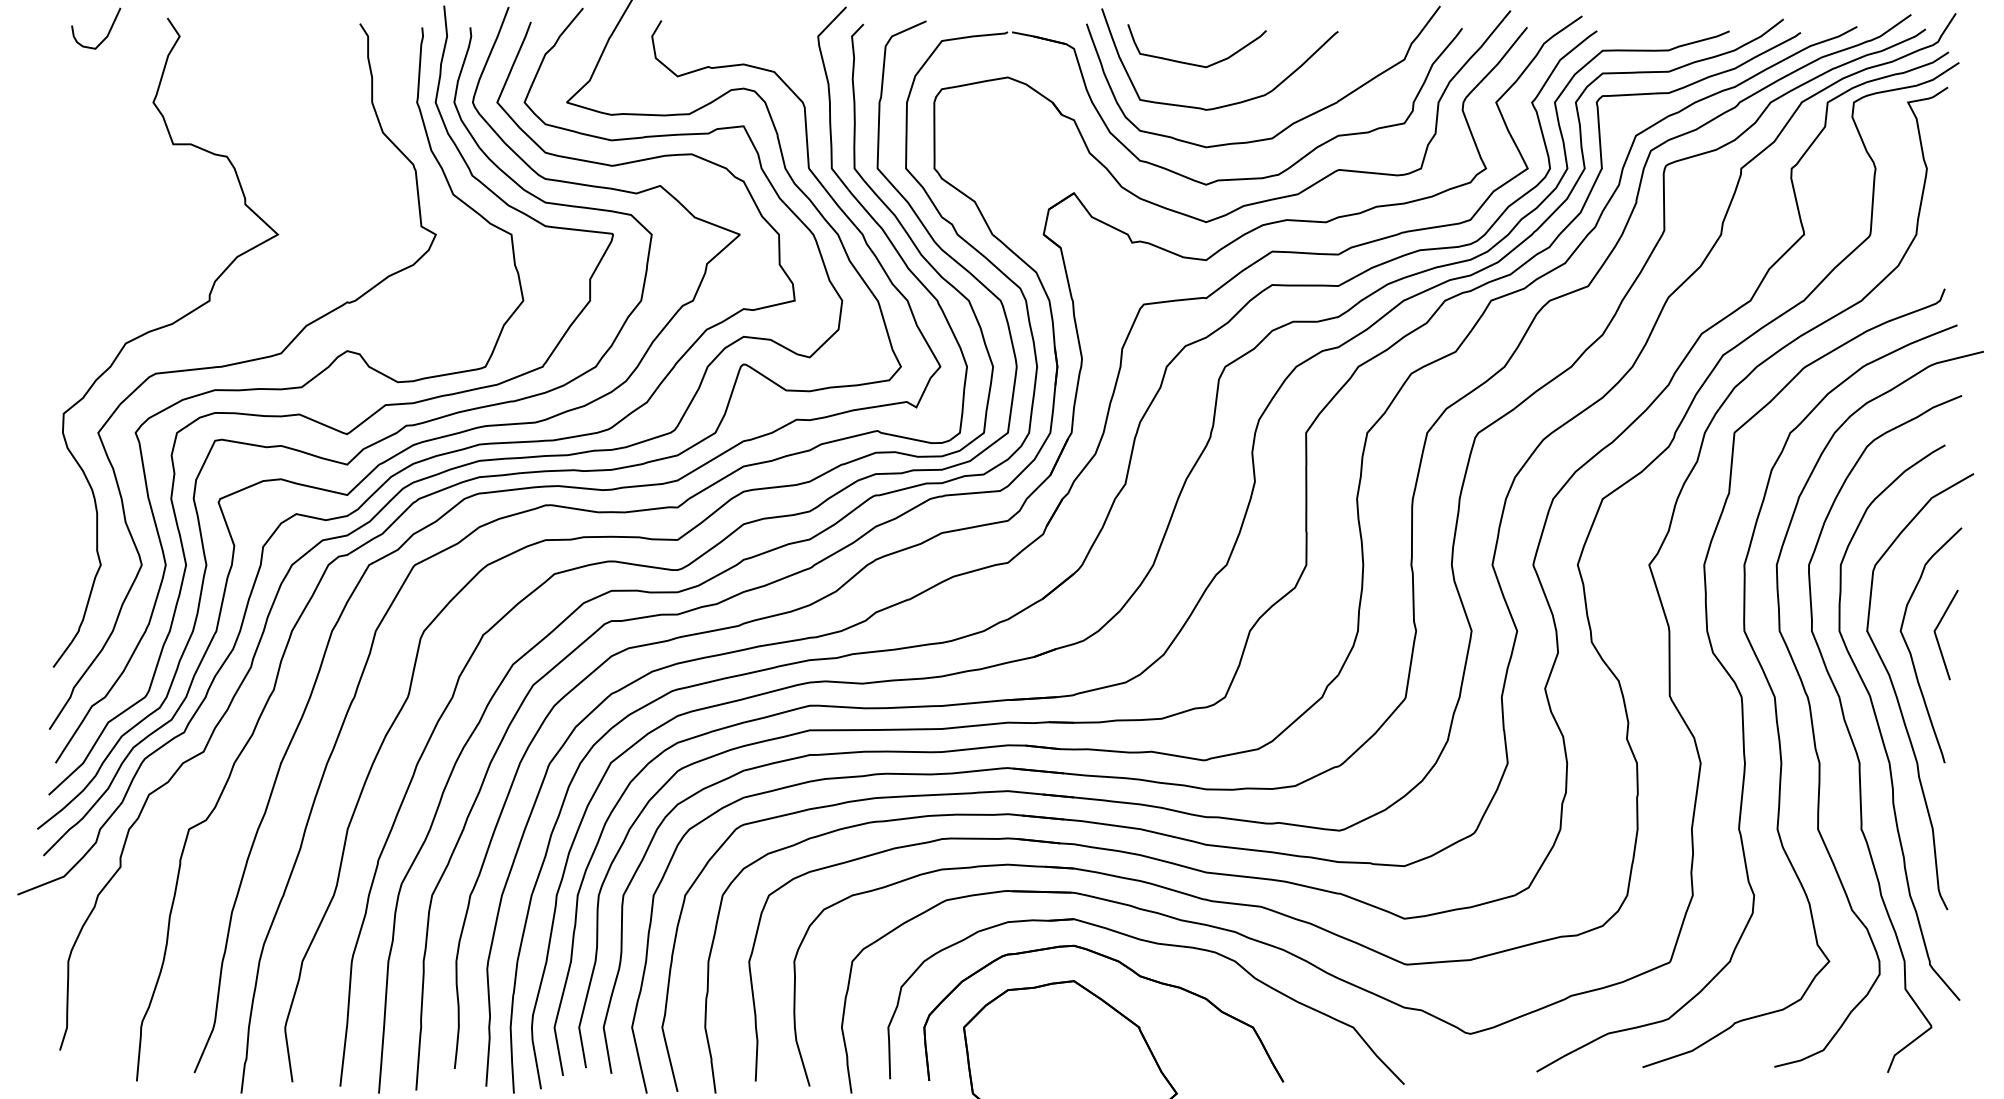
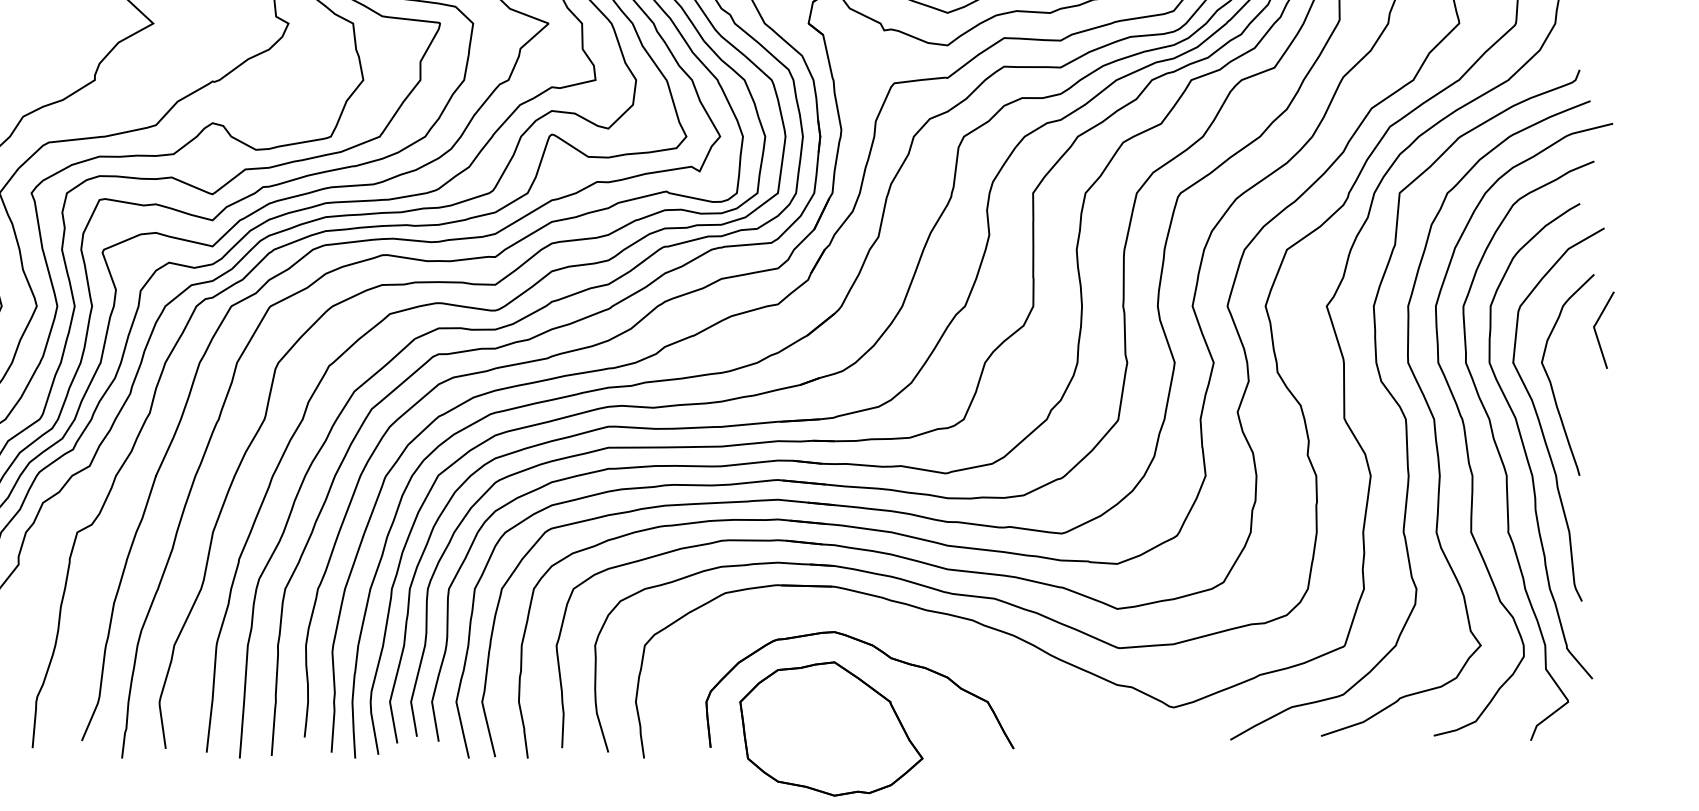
line: (1937, 637) -> (1596, 332), moved
part: (1156, 944) -> (905, 630), removed

